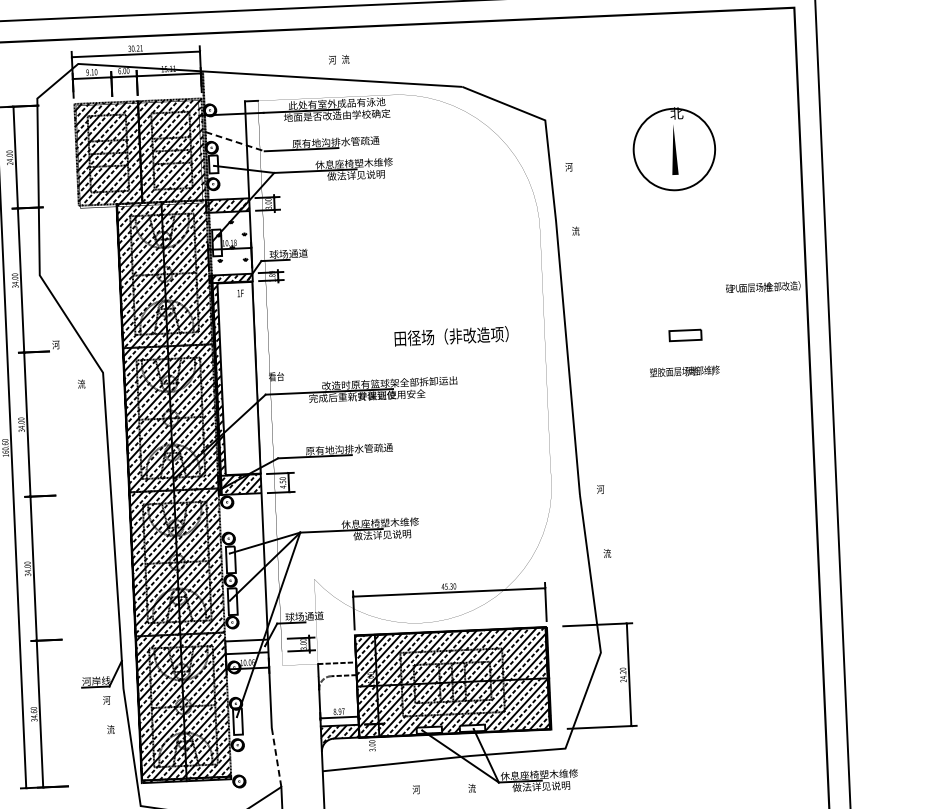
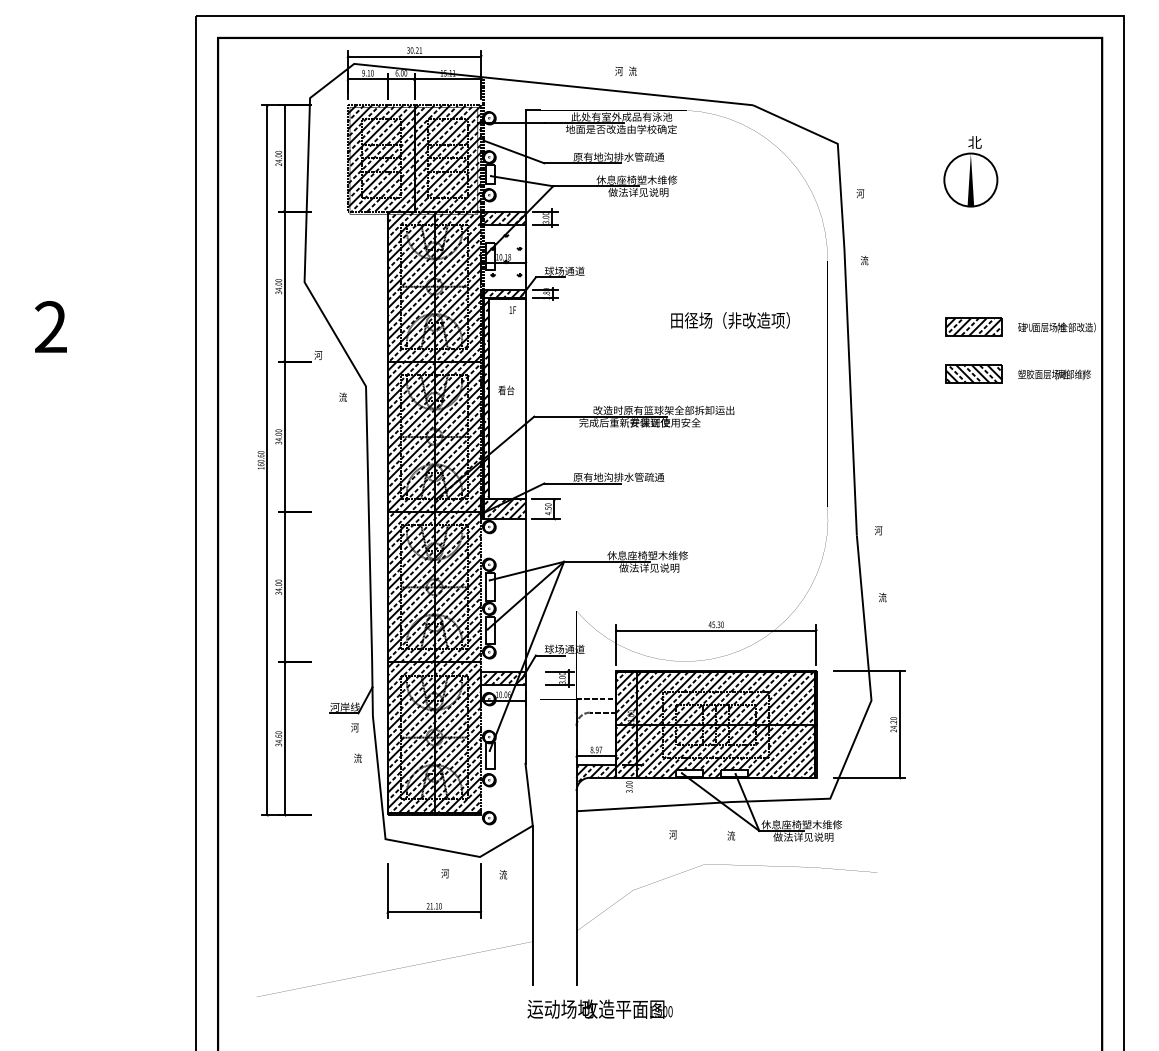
line: (235, 142) -> (514, 152), dashed -> solid
circle: (674, 148) -> (970, 179), size x0.62
part: (683, 289) -> (973, 326), added
part: (685, 334) -> (973, 373), size x1.67
text: (451, 336) -> (730, 320), moved
text: (684, 371) -> (1054, 374), moved
text: (276, 376) -> (506, 390), moved
hatch: (246, 646) -> (502, 677), added
line: (276, 757) -> (529, 794), dashed -> solid

